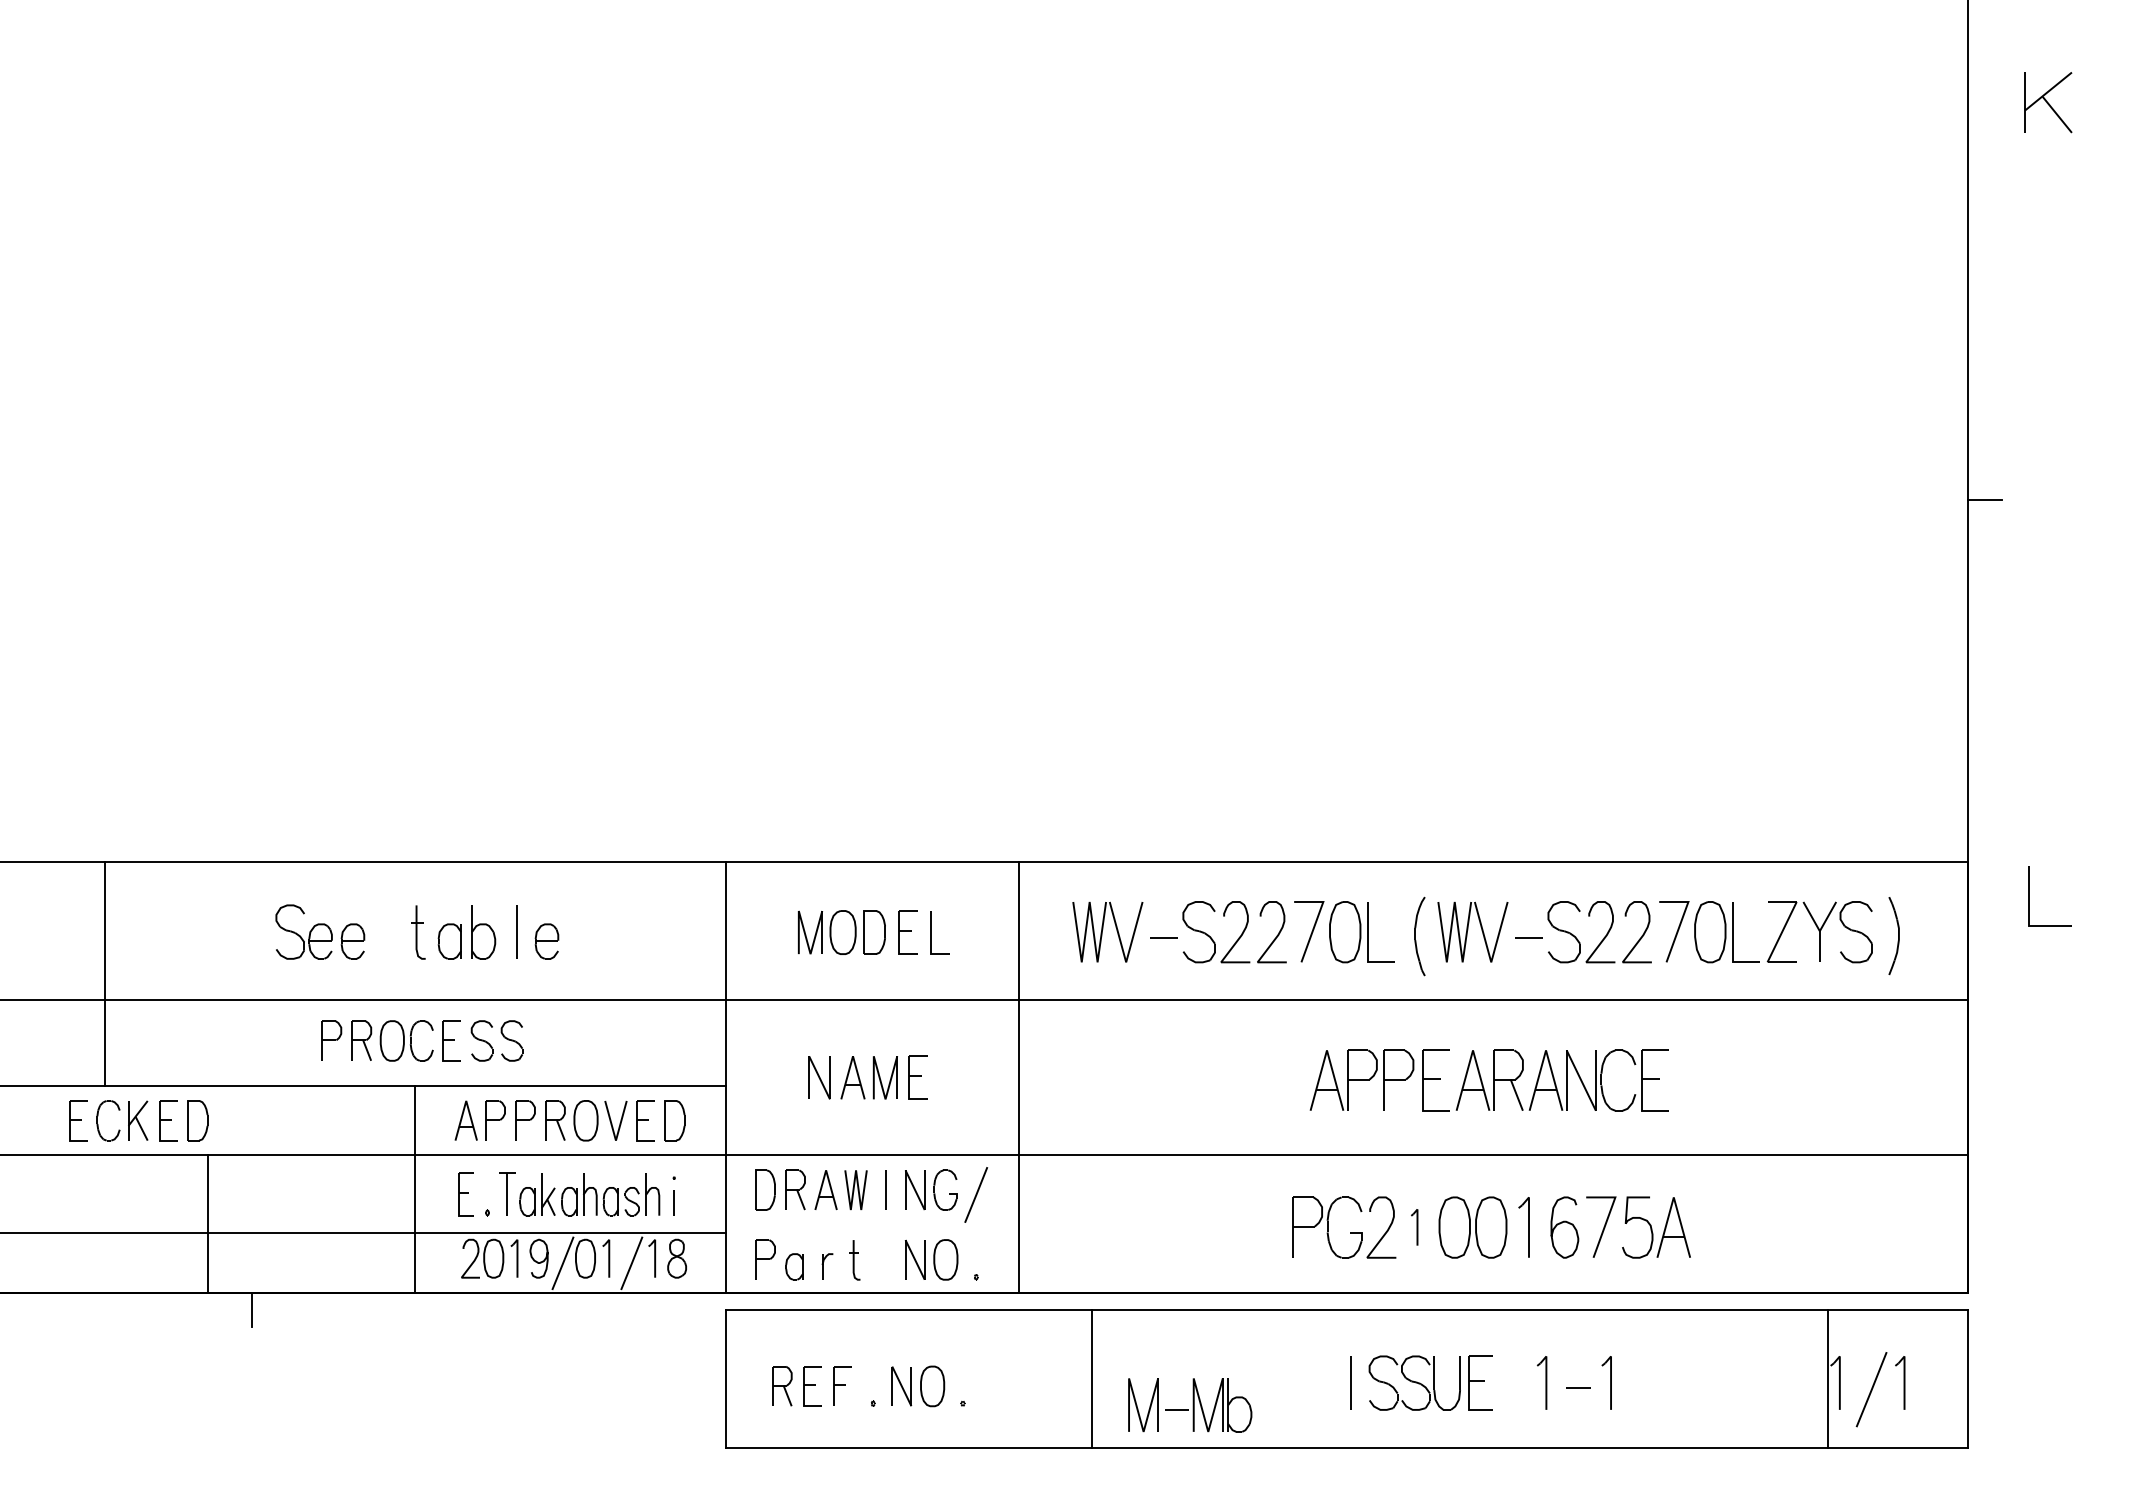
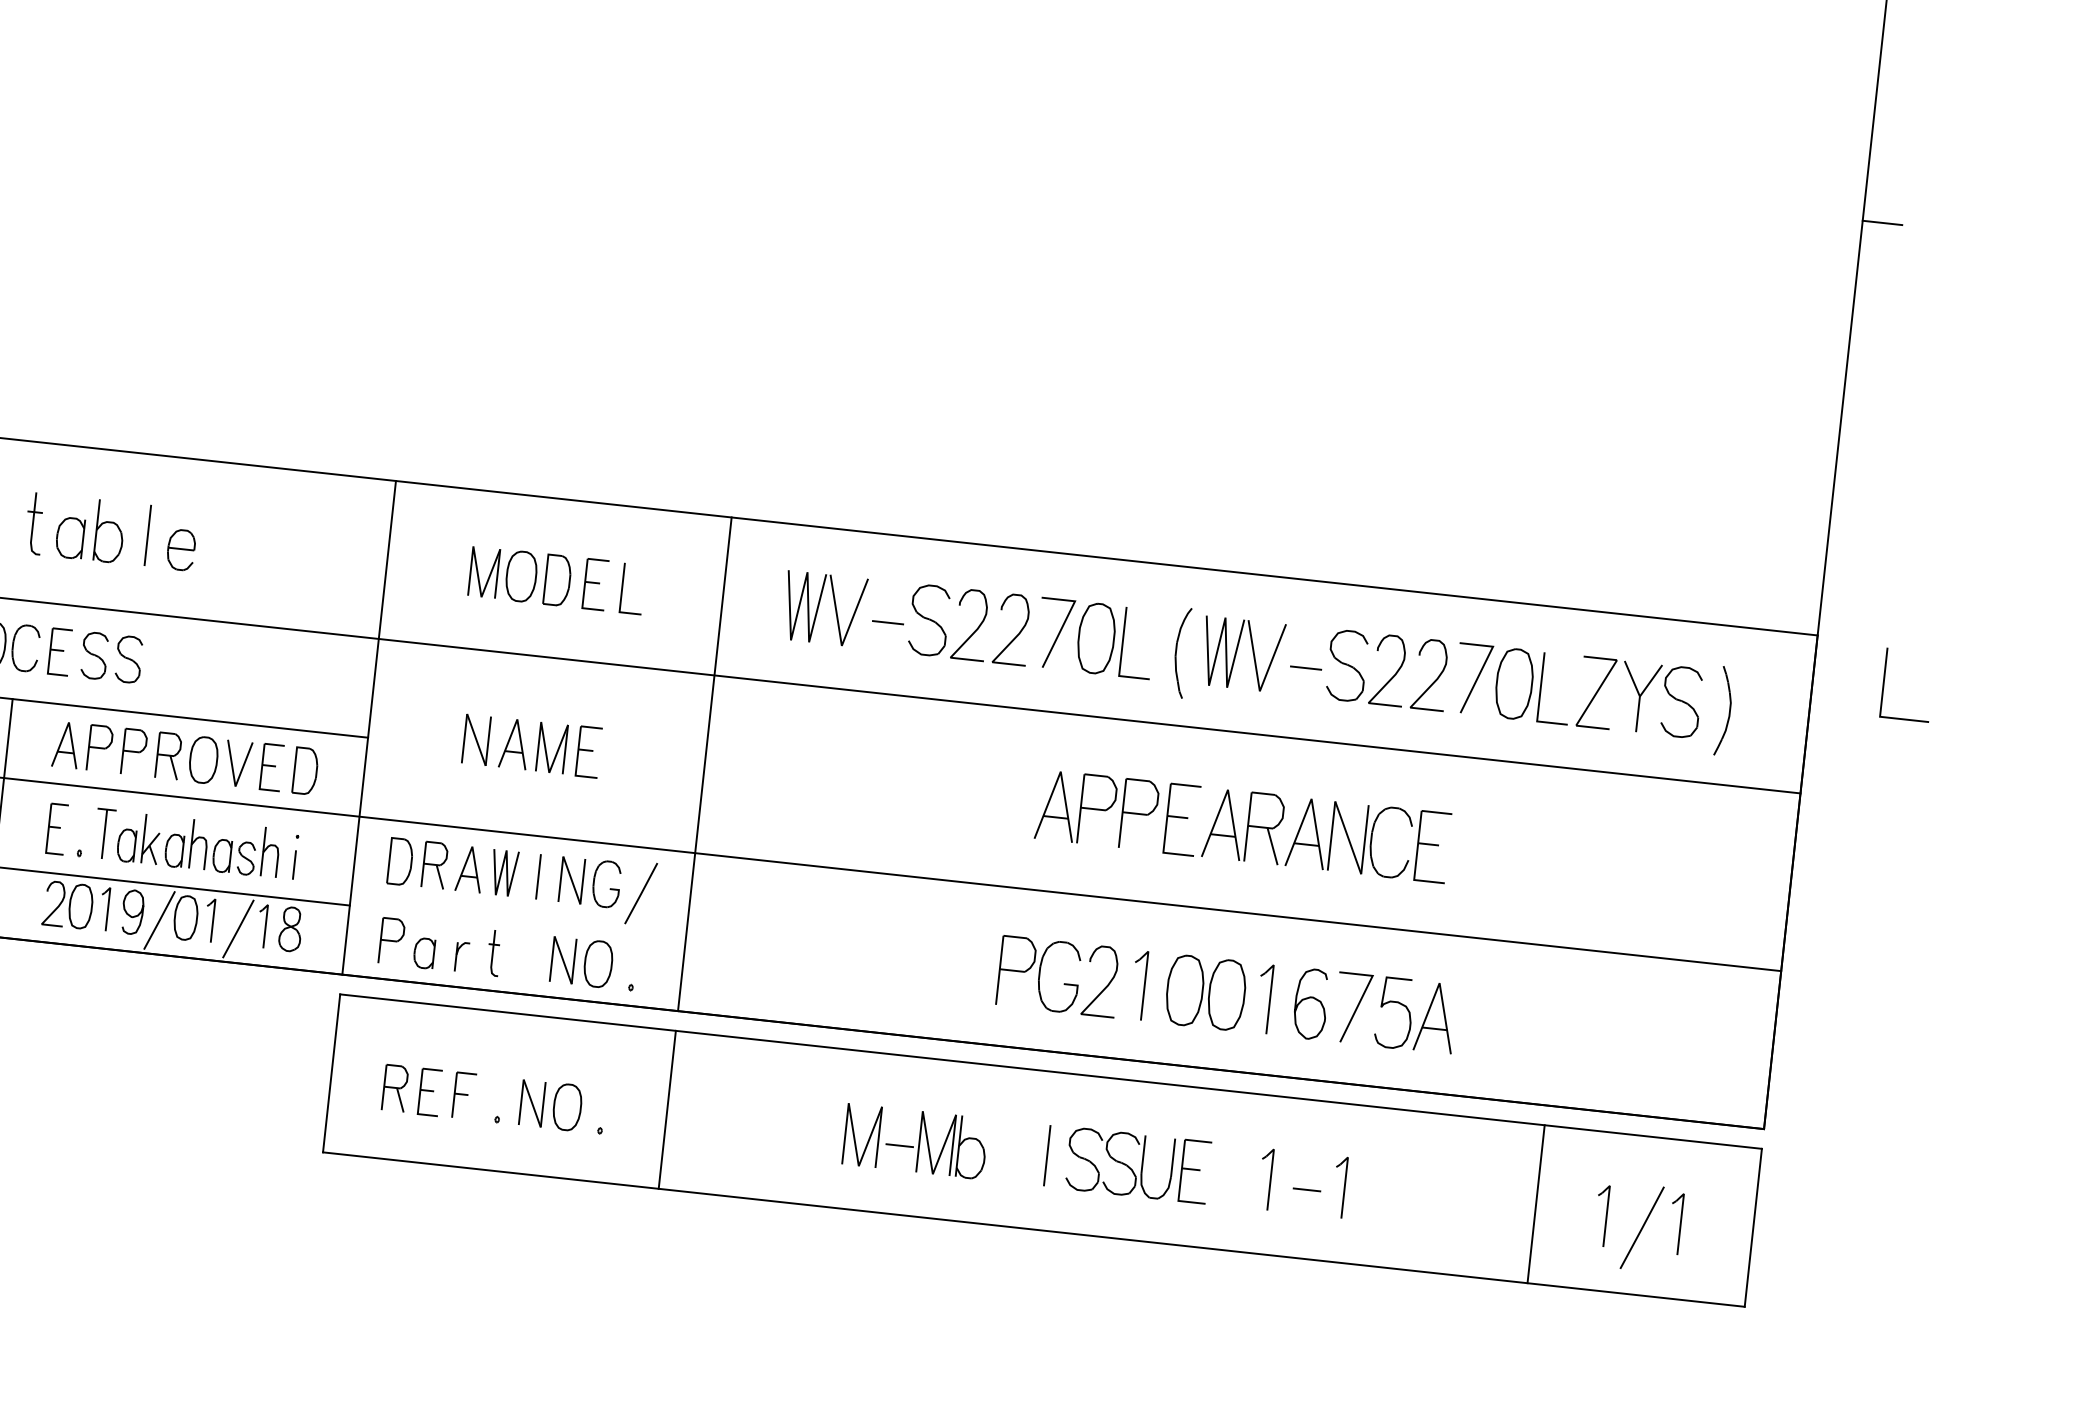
part: (1414, 1227) -> (1138, 985), size x1.67
line: (1092, 1379) -> (667, 1110), moved
line: (1827, 1379) -> (1535, 1204), moved
part: (1190, 1405) -> (915, 1141), moved

